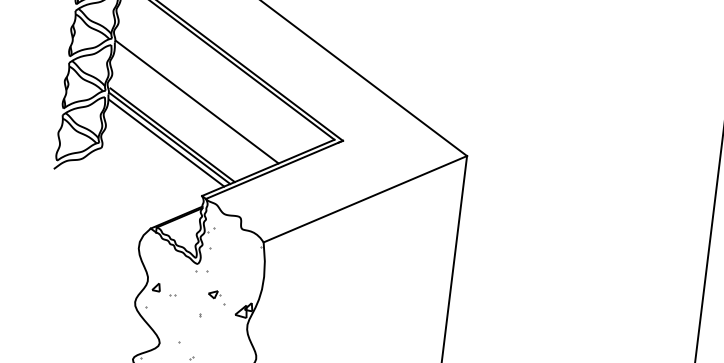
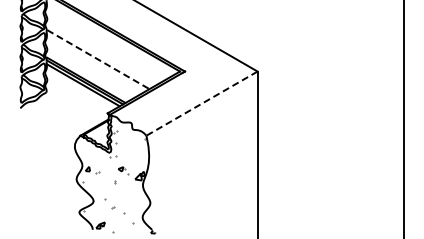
line: (197, 102) -> (98, 59), solid -> dashed
line: (364, 198) -> (201, 103), solid -> dashed

